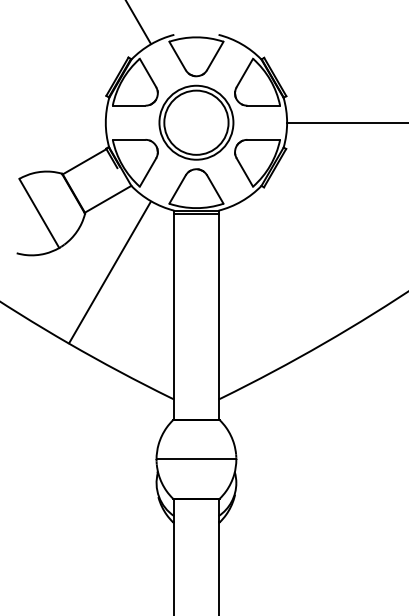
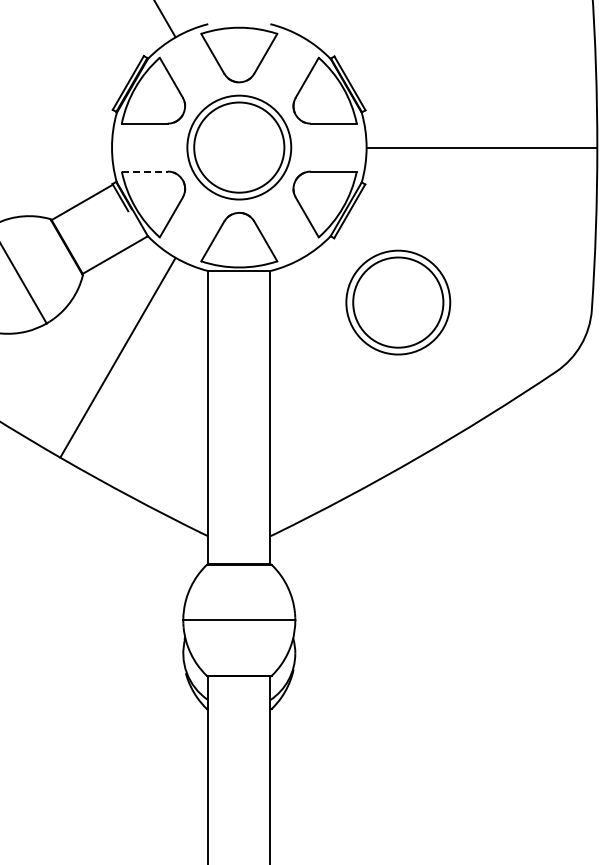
line: (128, 139) -> (144, 171), solid -> dashed
line: (196, 213) -> (239, 275), removed
part: (309, 233) -> (398, 302), added

